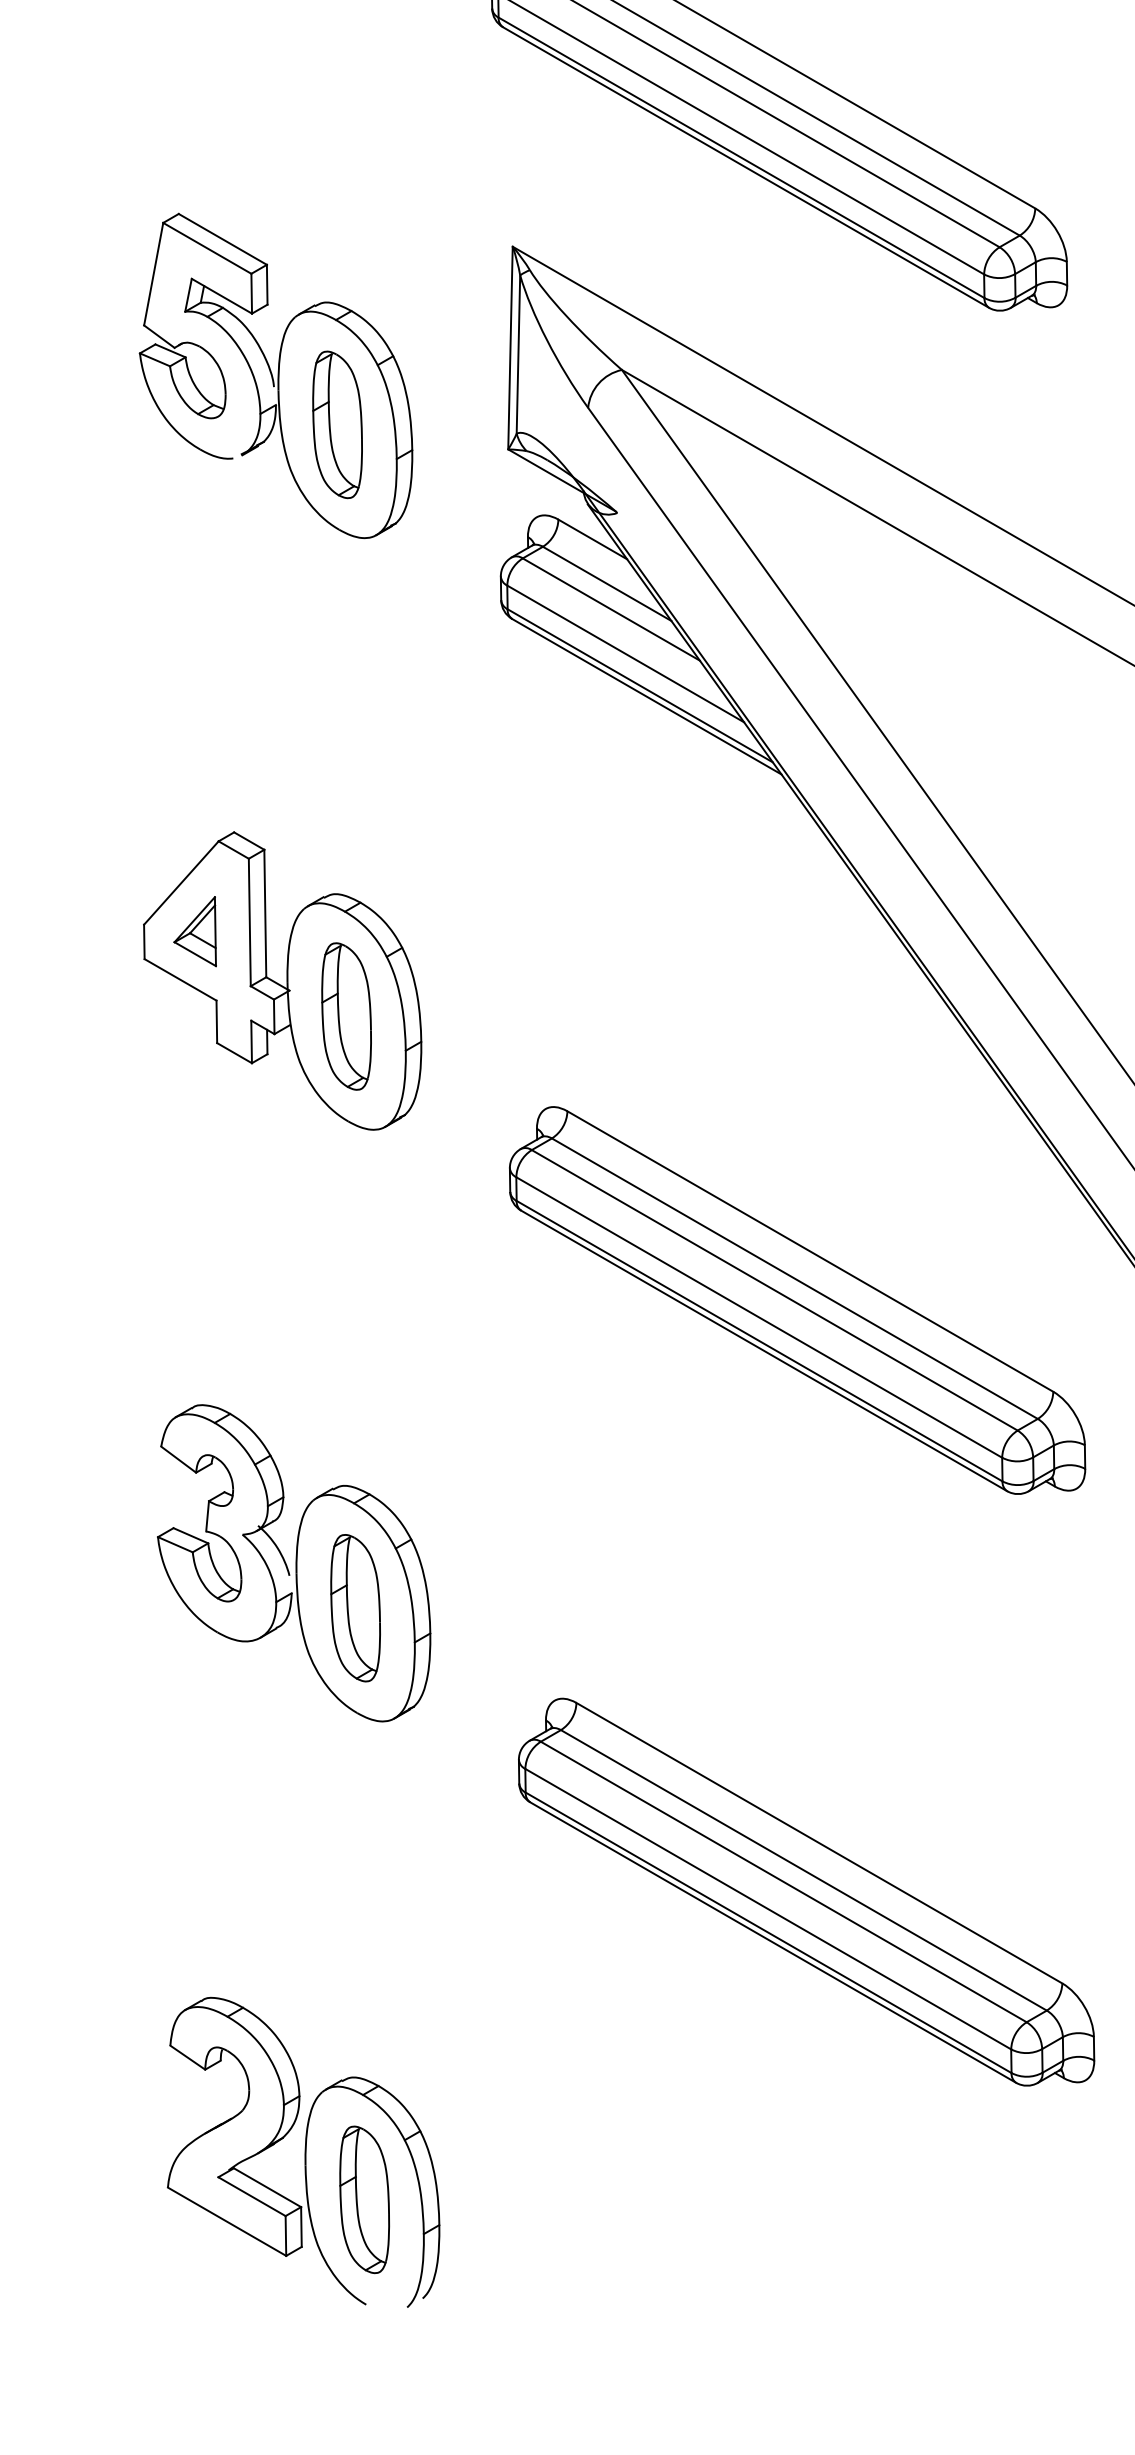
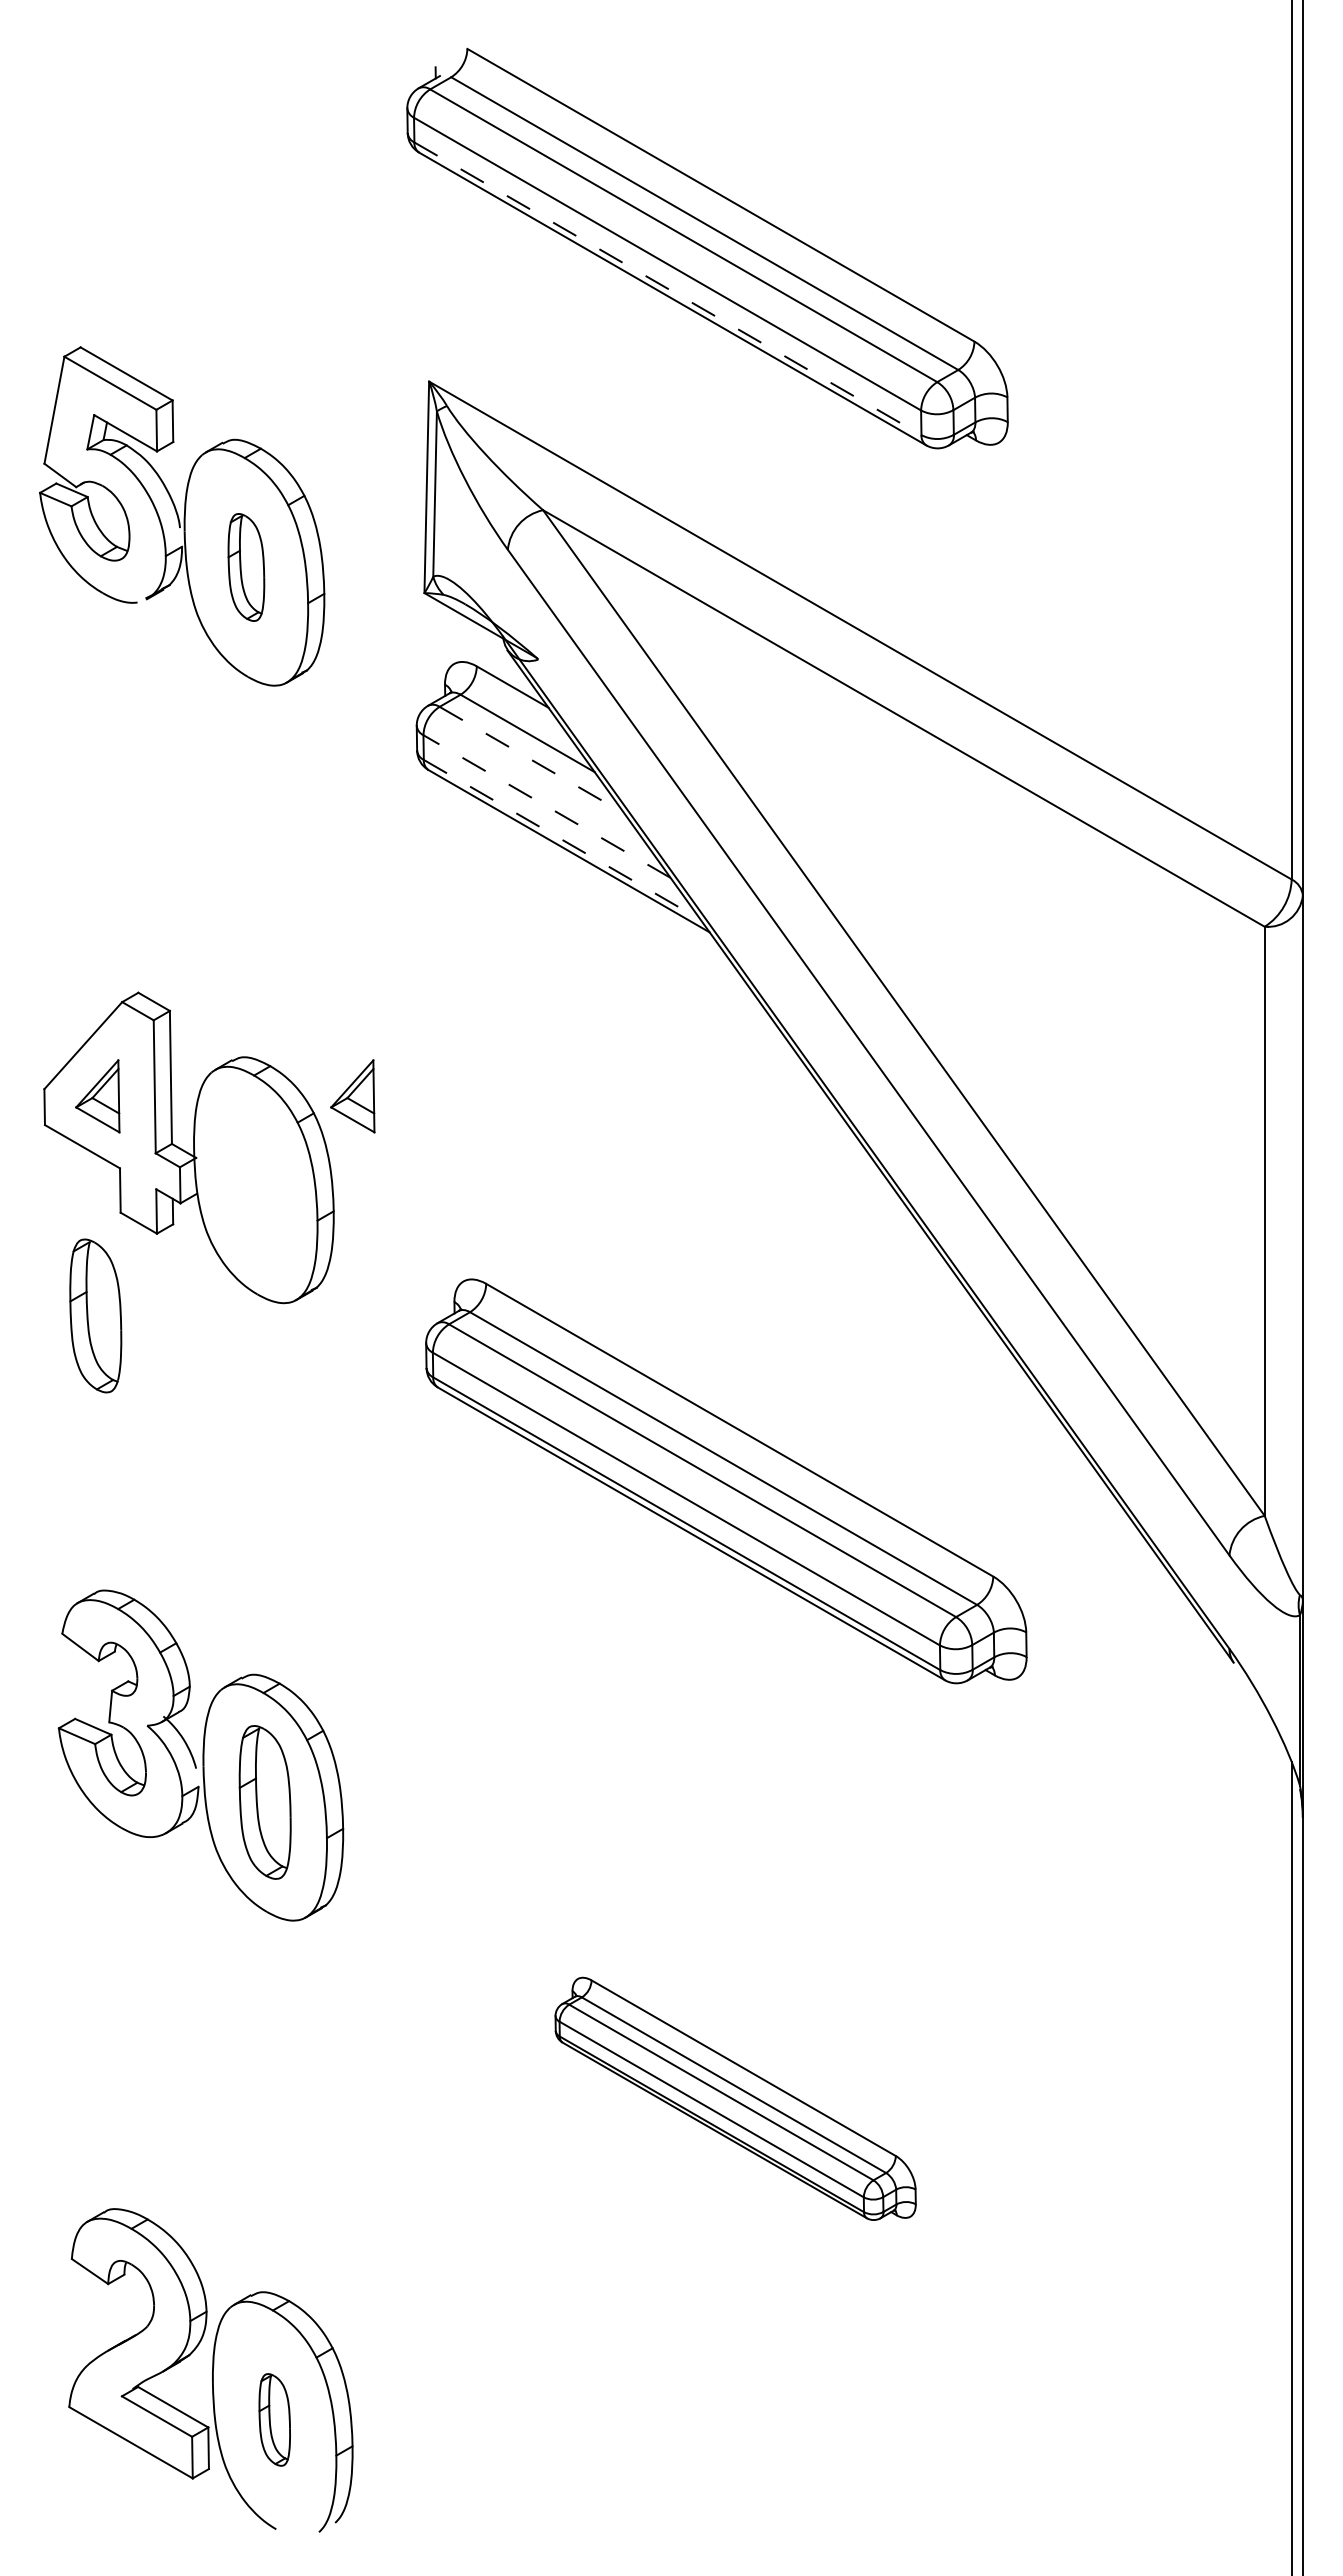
line: (741, 157) -> (667, 288), solid -> dashed
part: (337, 424) -> (246, 567), size x0.7
line: (611, 609) -> (532, 760), solid -> dashed
line: (626, 653) -> (547, 806), solid -> dashed
line: (640, 685) -> (562, 839), solid -> dashed
part: (439, 931) -> (352, 1096), added
part: (346, 1016) -> (95, 1315), moved
part: (806, 1891) -> (735, 2098), size x0.6
part: (364, 2199) -> (274, 2419), size x0.6

